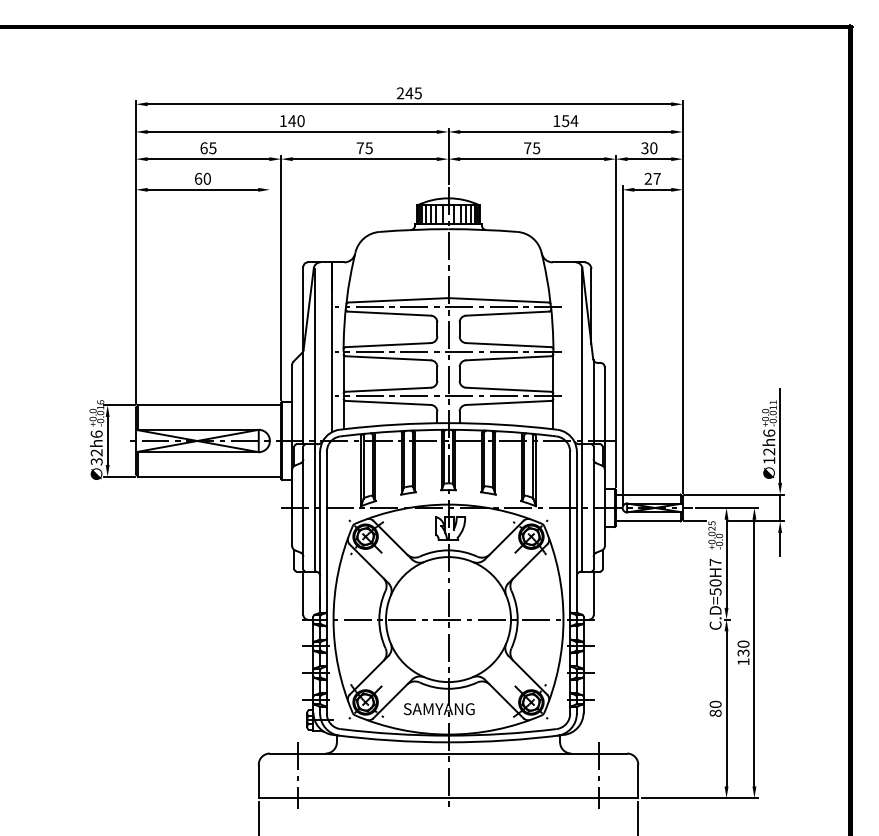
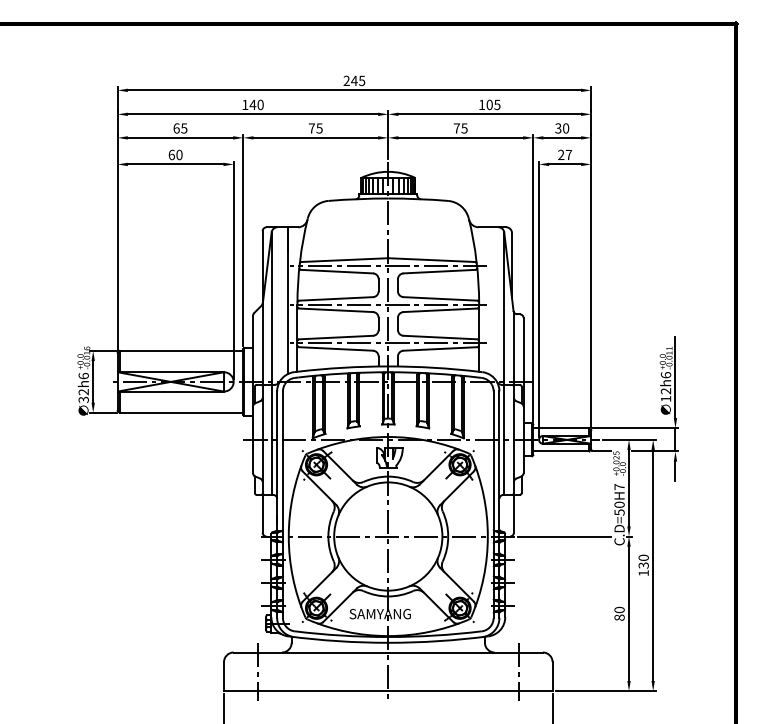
text: (570, 121) -> (493, 105), 154 -> 105
line: (269, 311) -> (233, 269), added
line: (651, 619) -> (564, 536), added

